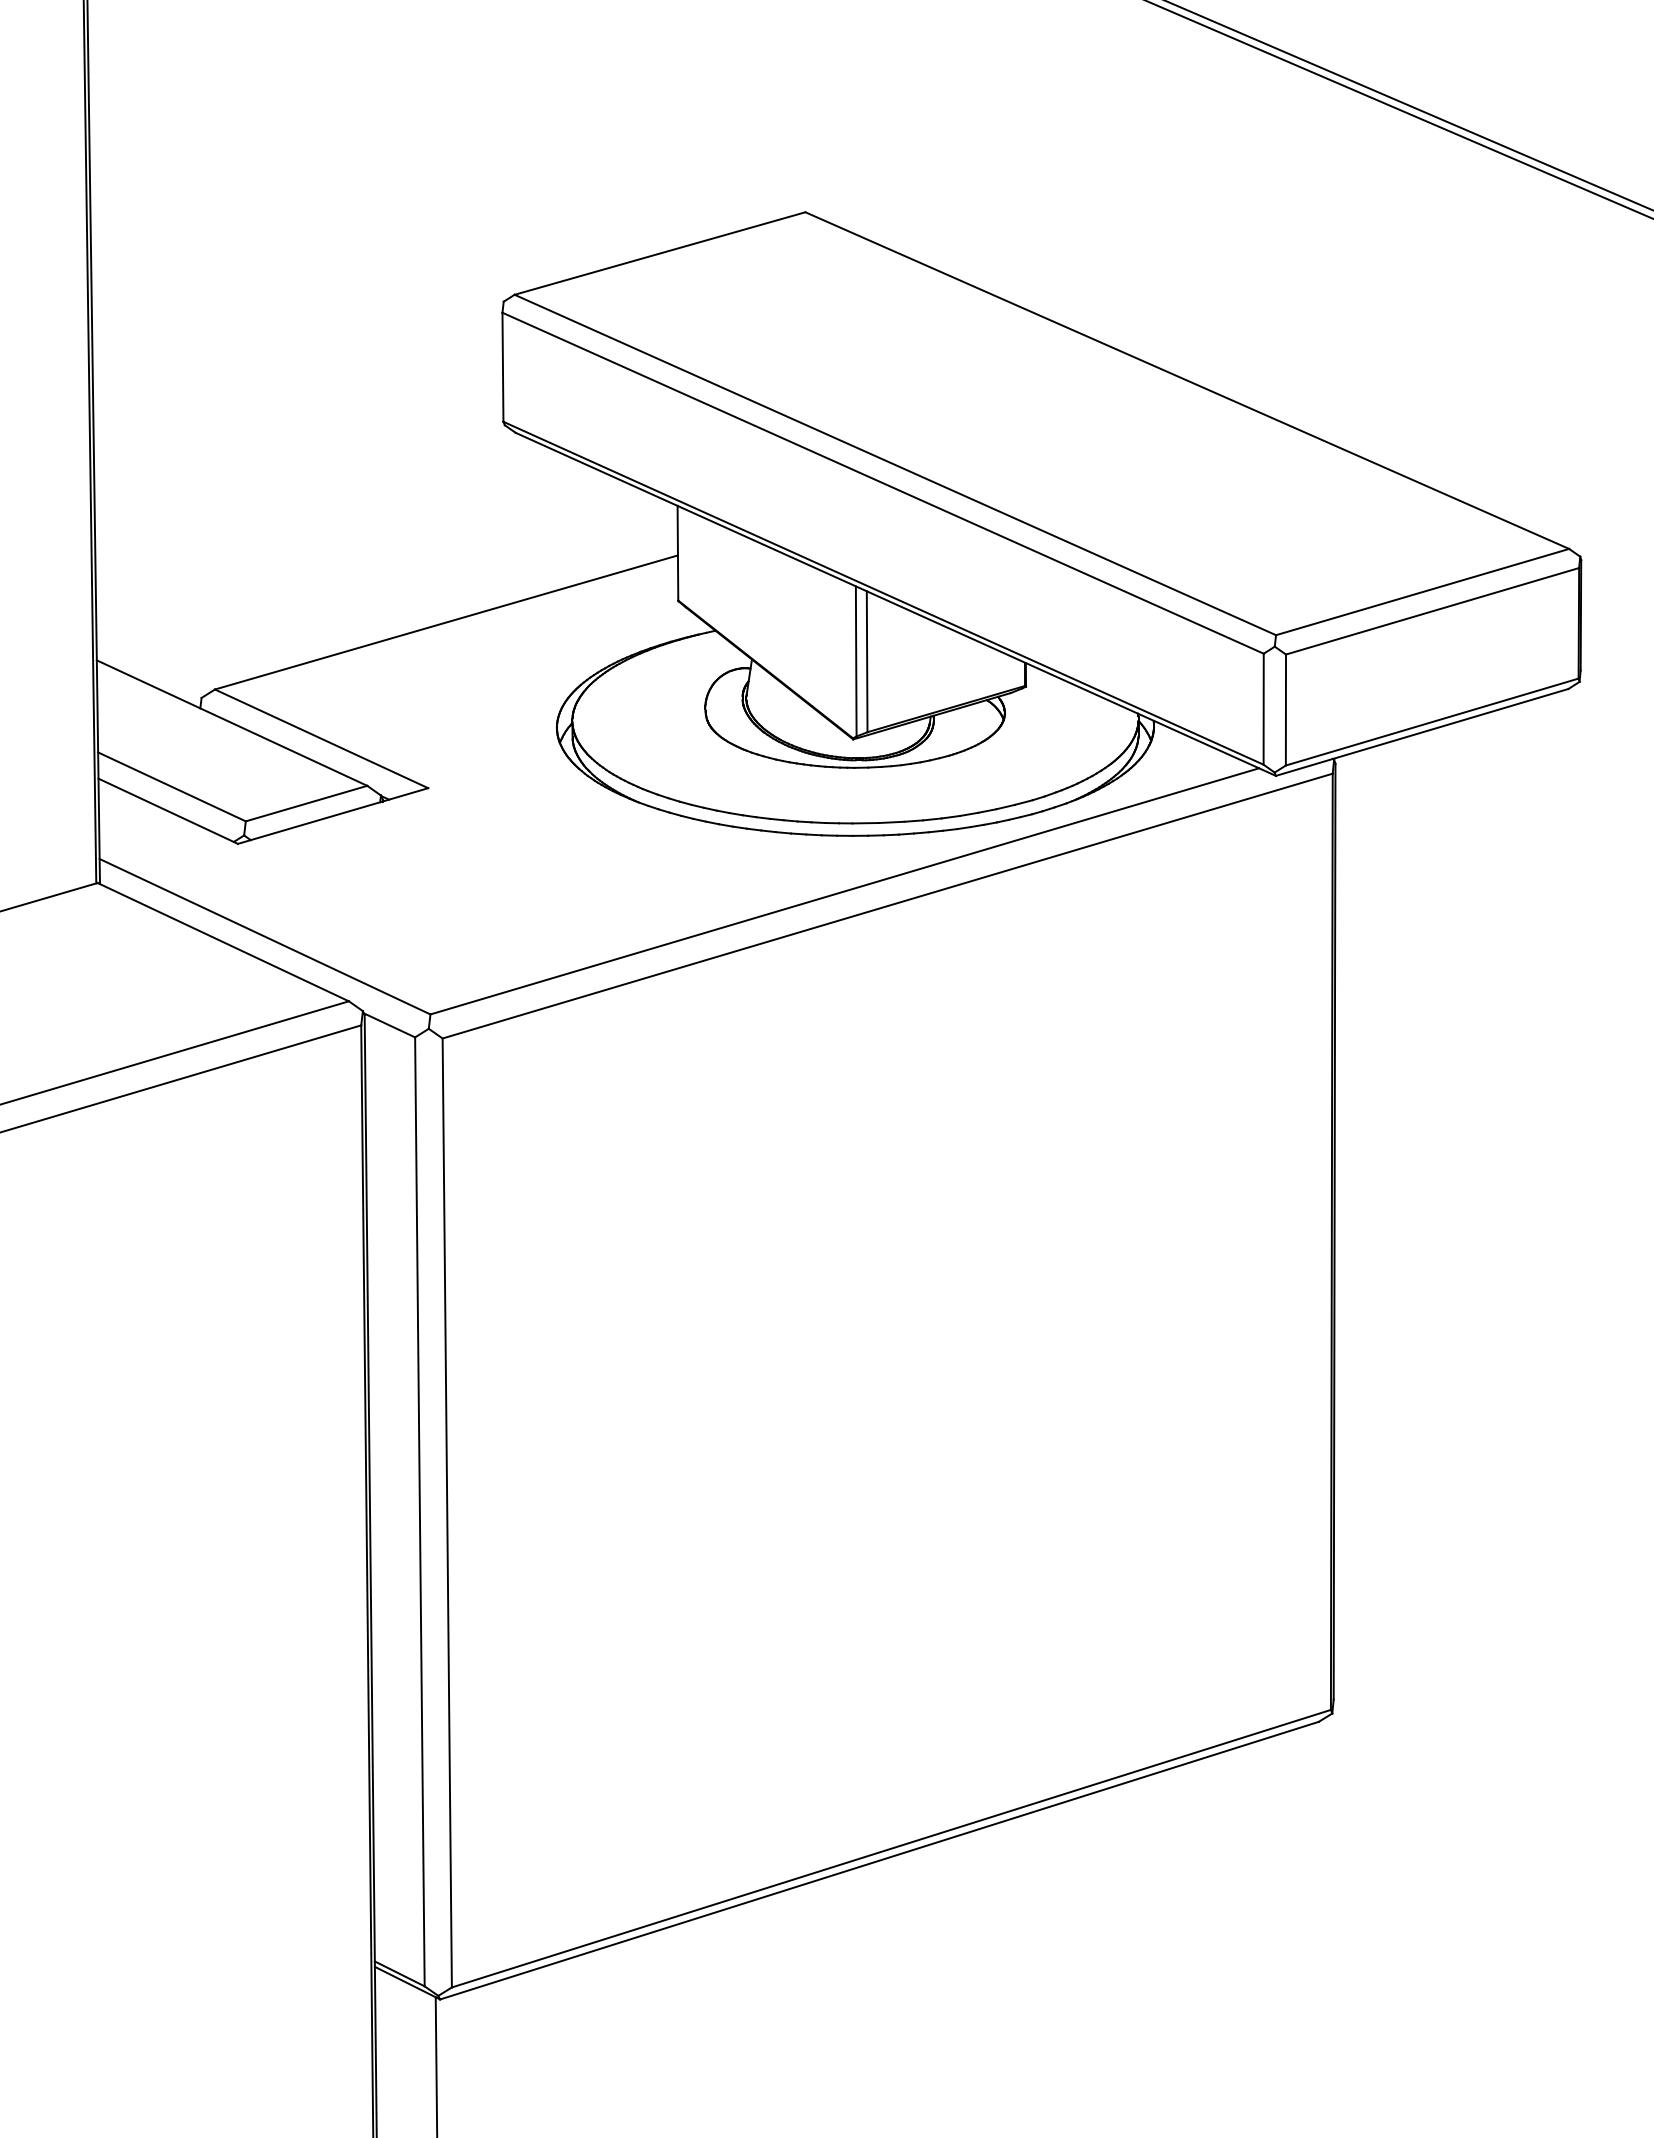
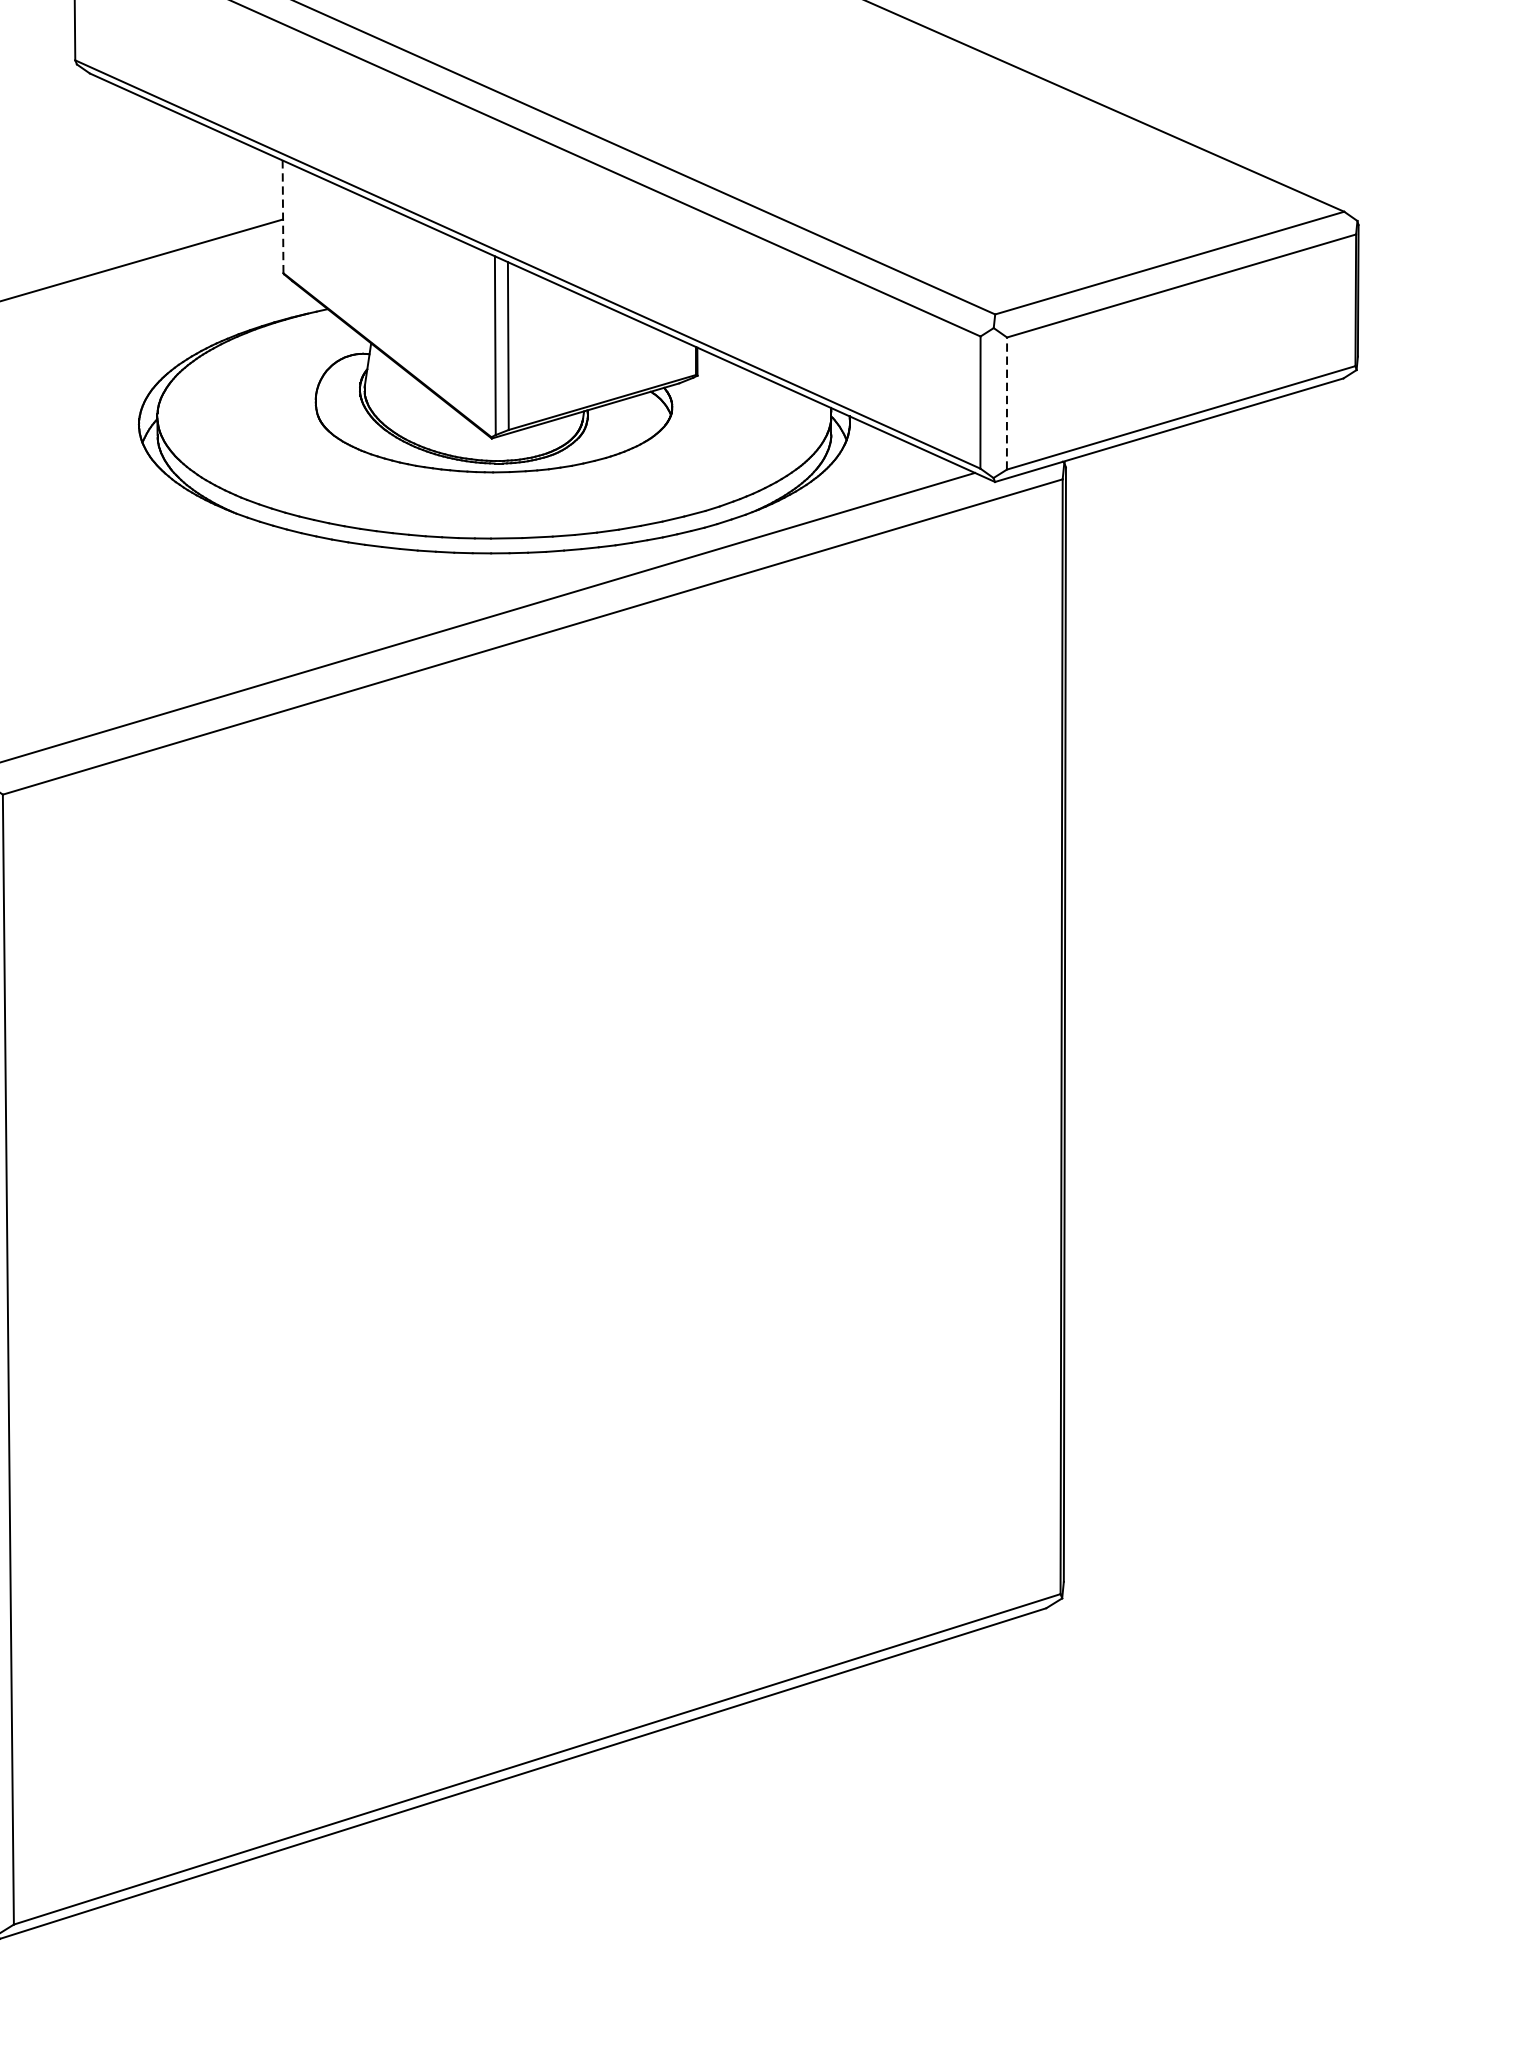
line: (677, 552) -> (282, 215), solid -> dashed
line: (1285, 709) -> (1006, 402), solid -> dashed

